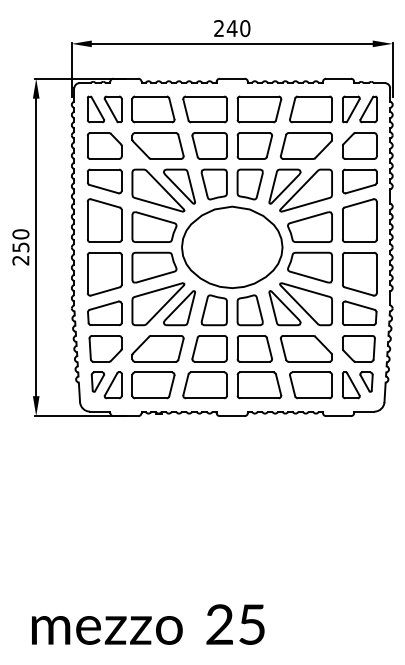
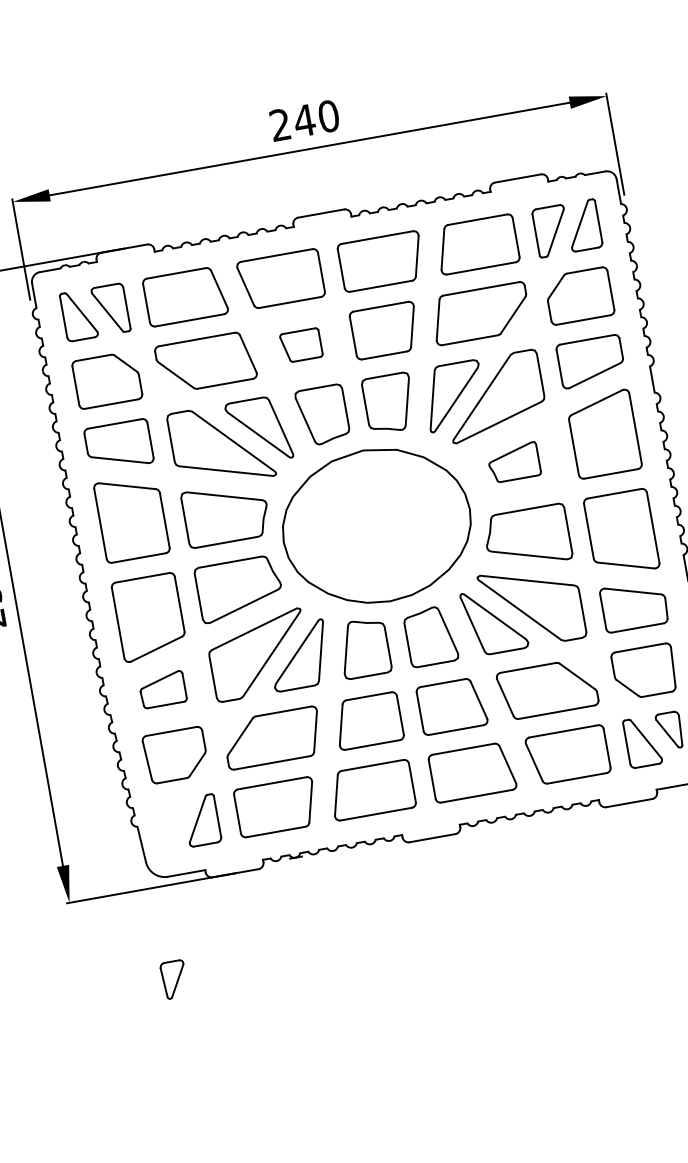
part: (209, 145) -> (301, 344), size x0.6
part: (309, 226) -> (512, 461), size x0.6
part: (104, 312) -> (161, 688), size x0.7
part: (97, 381) -> (173, 978), moved

